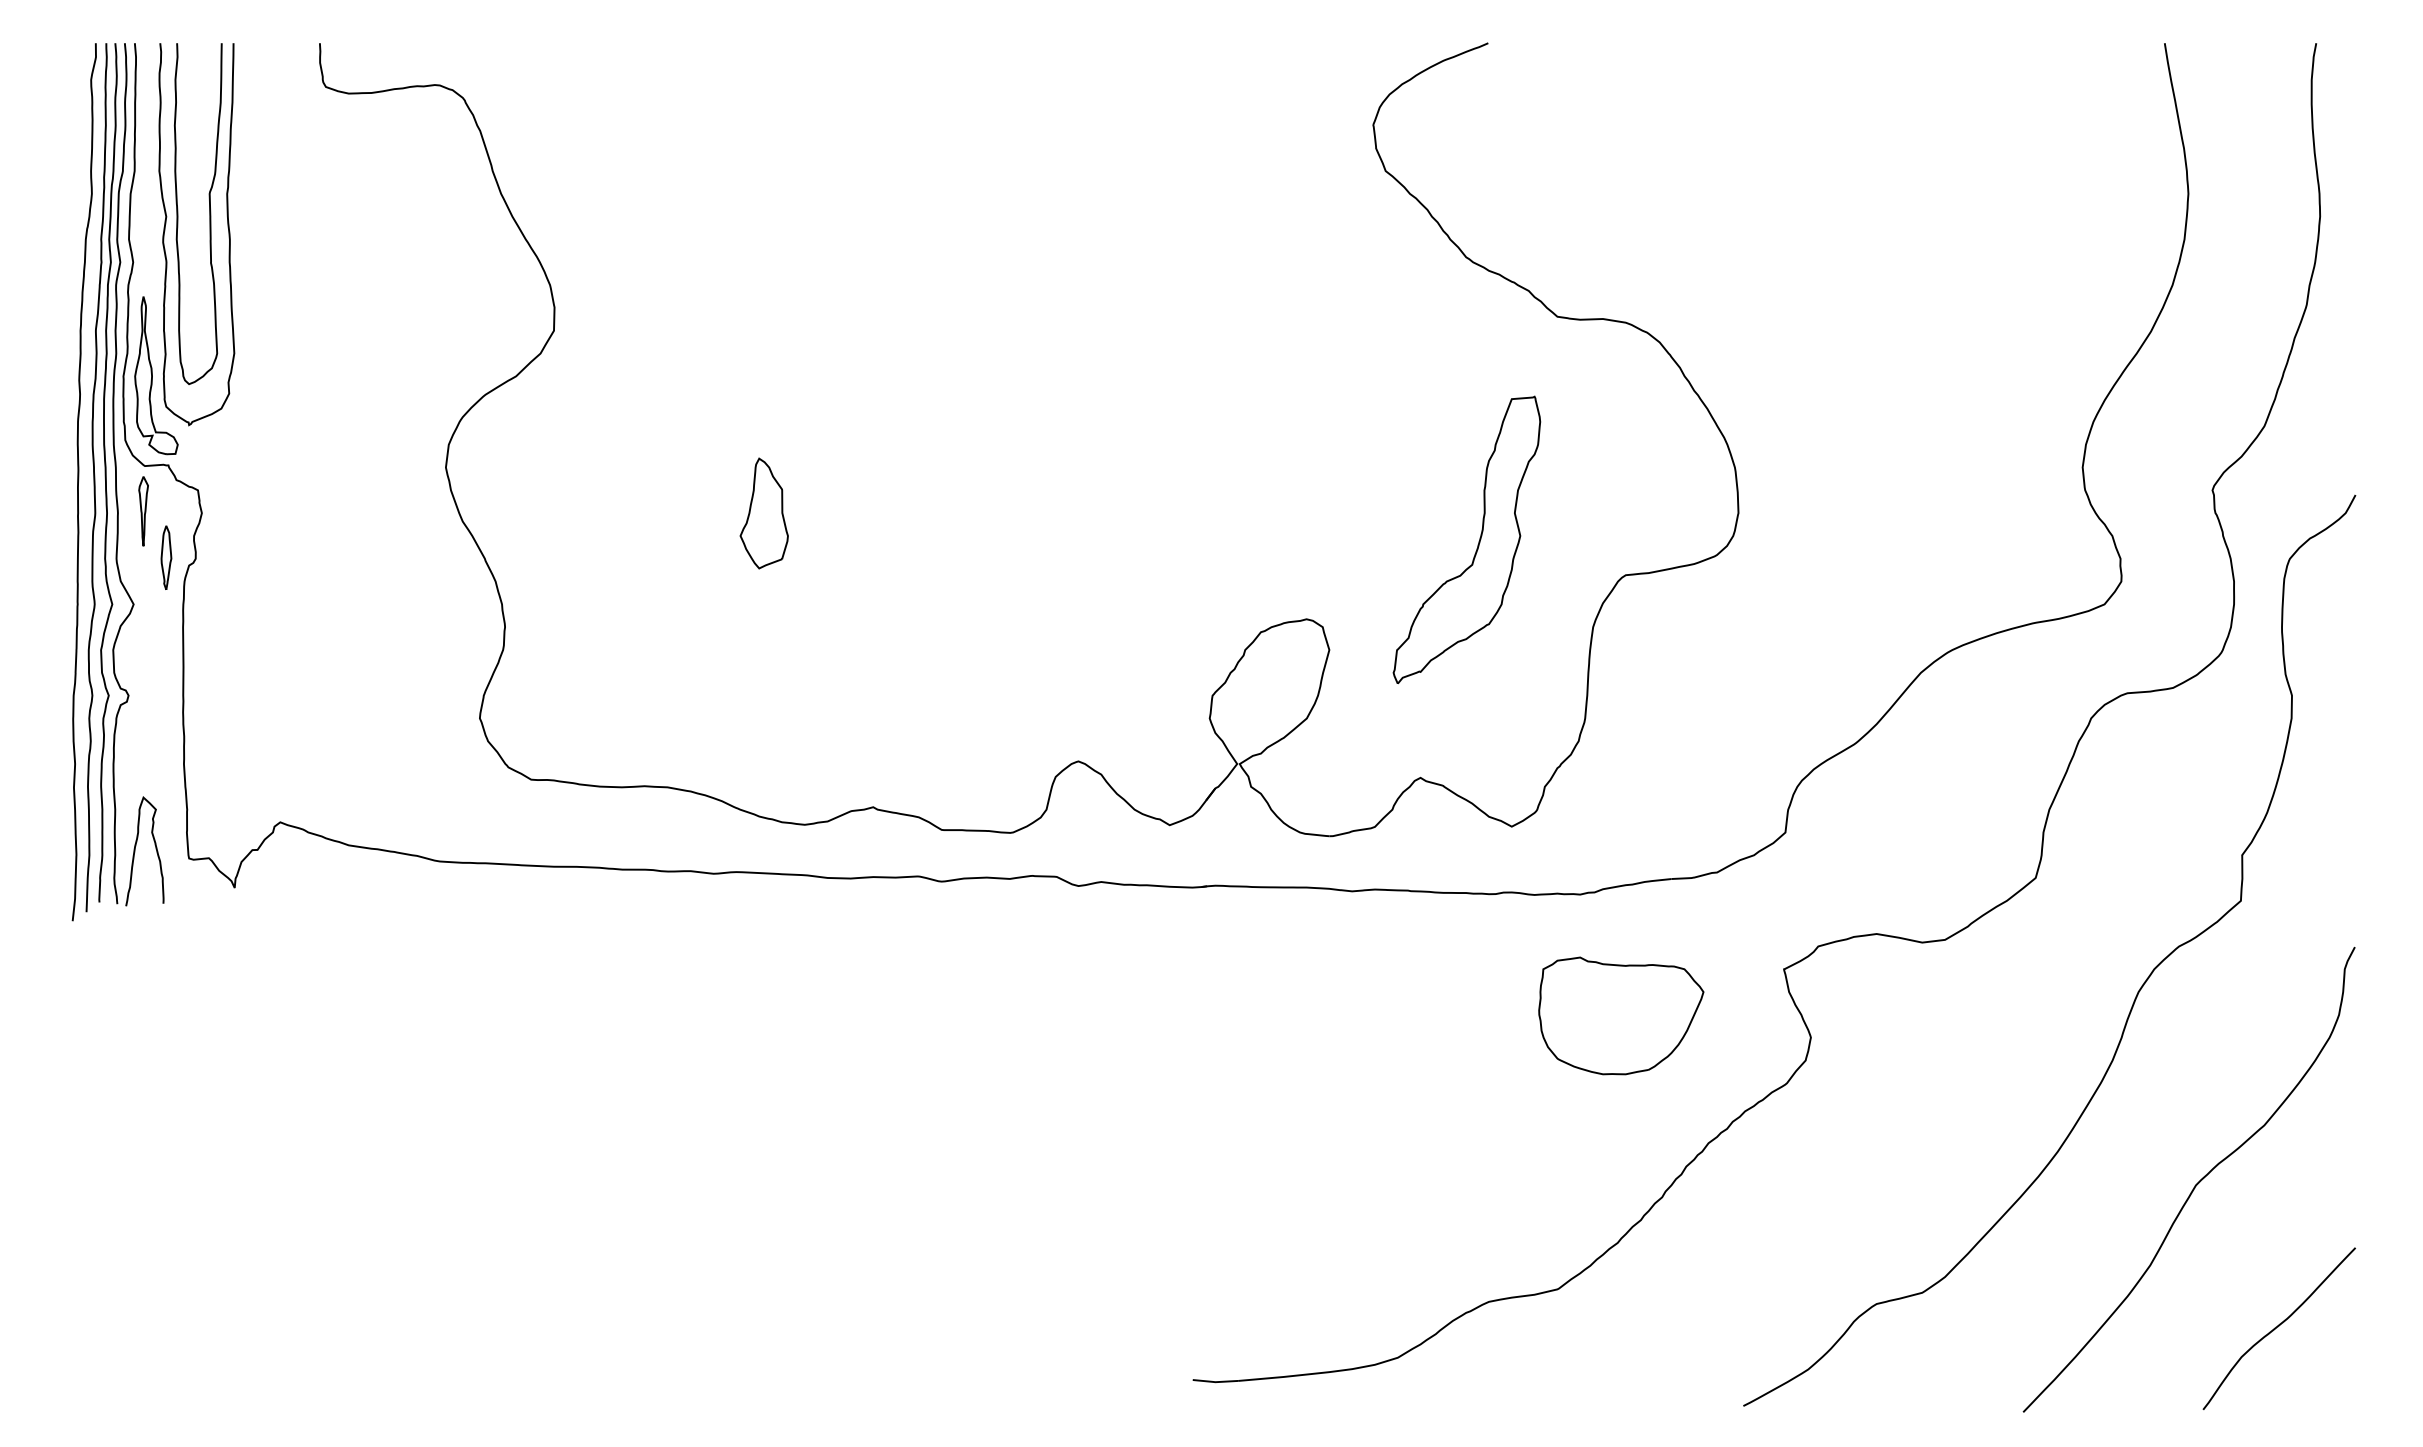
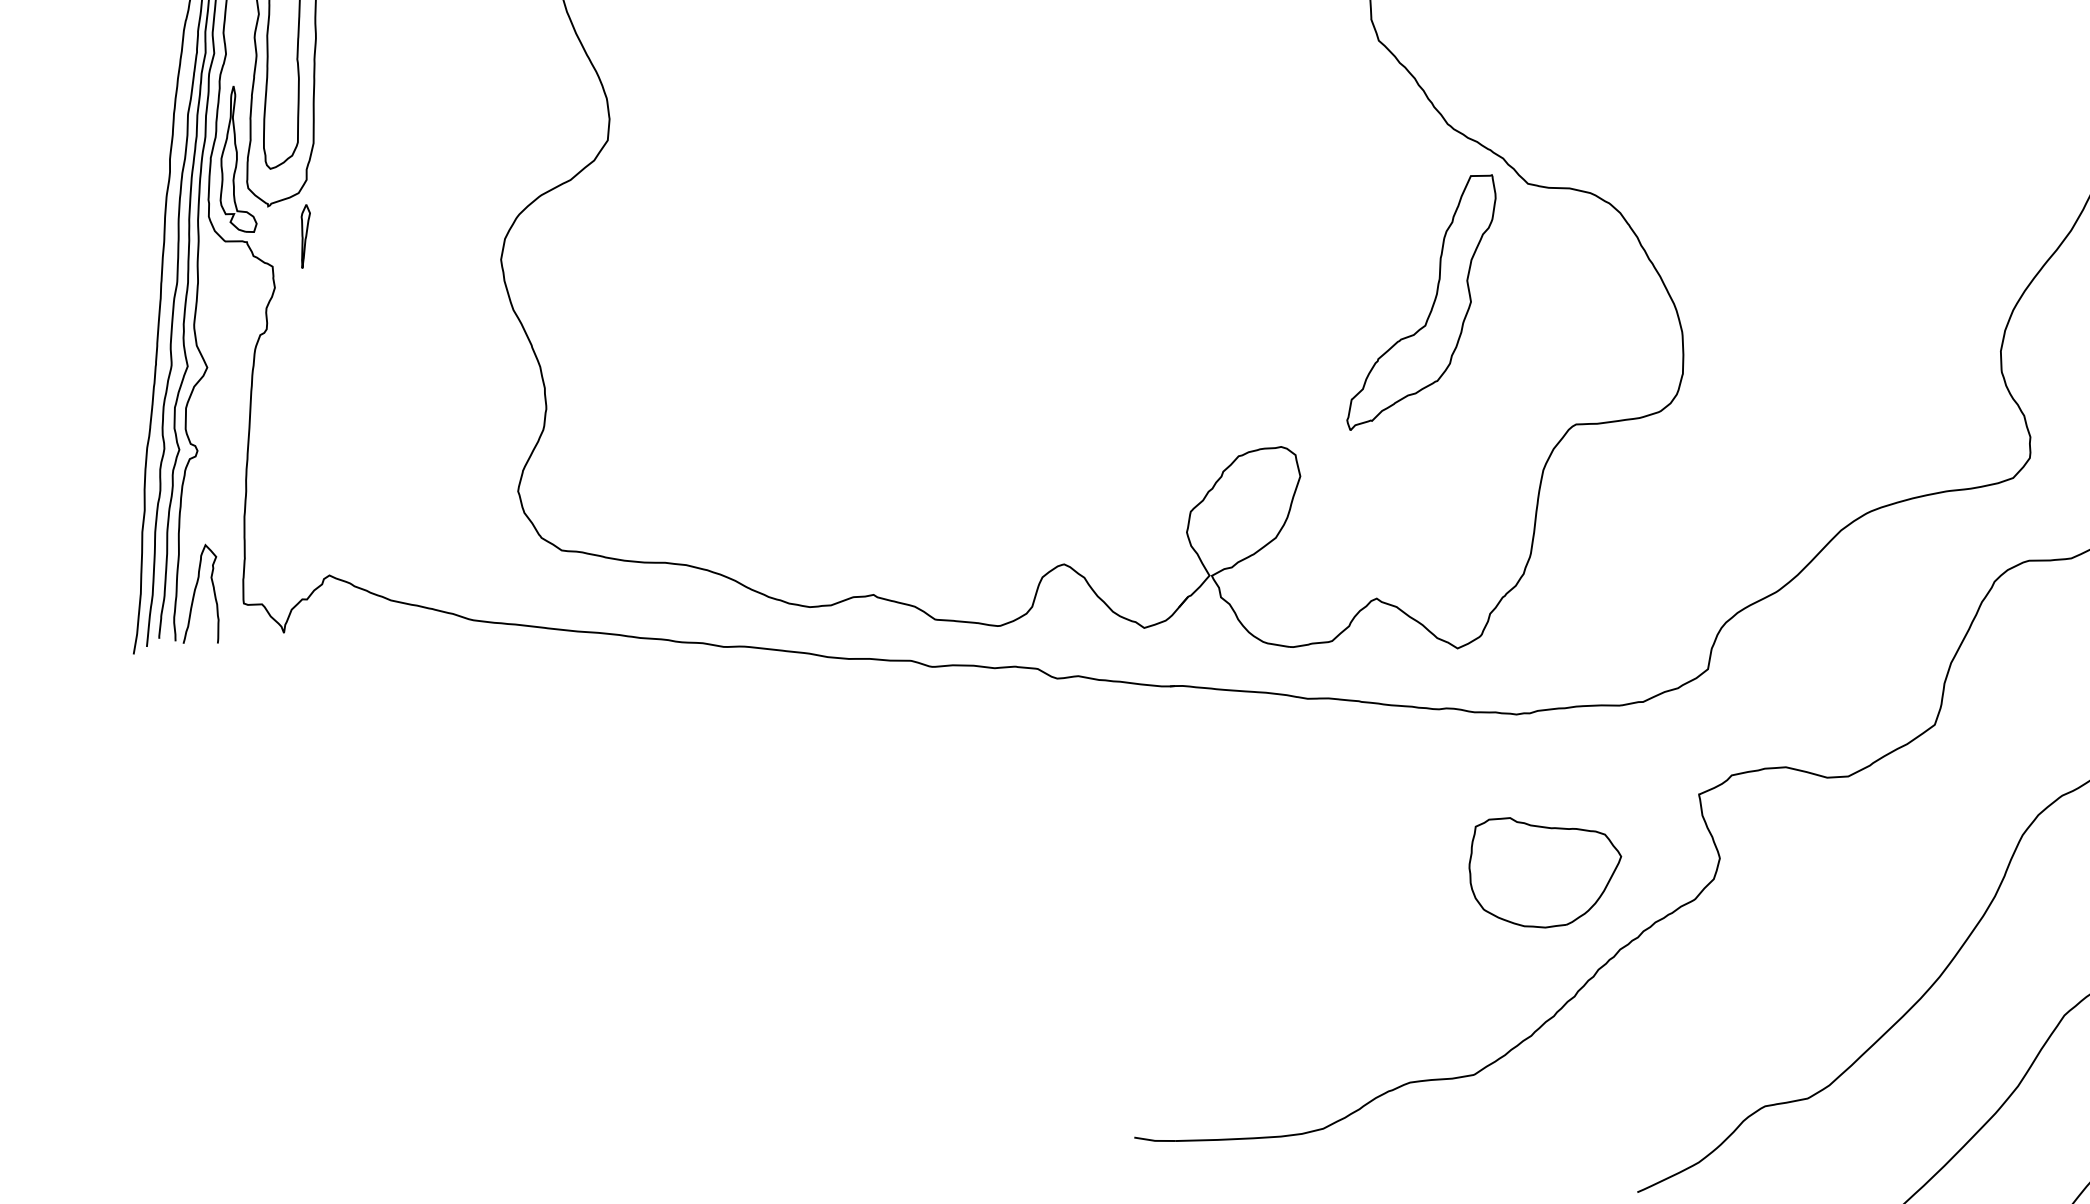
part: (143, 511) -> (304, 236), moved
part: (763, 513) -> (789, 319), removed
part: (1477, 544) -> (1431, 307), moved
part: (166, 557) -> (240, 326), removed
part: (1621, 1015) -> (1544, 873), moved

